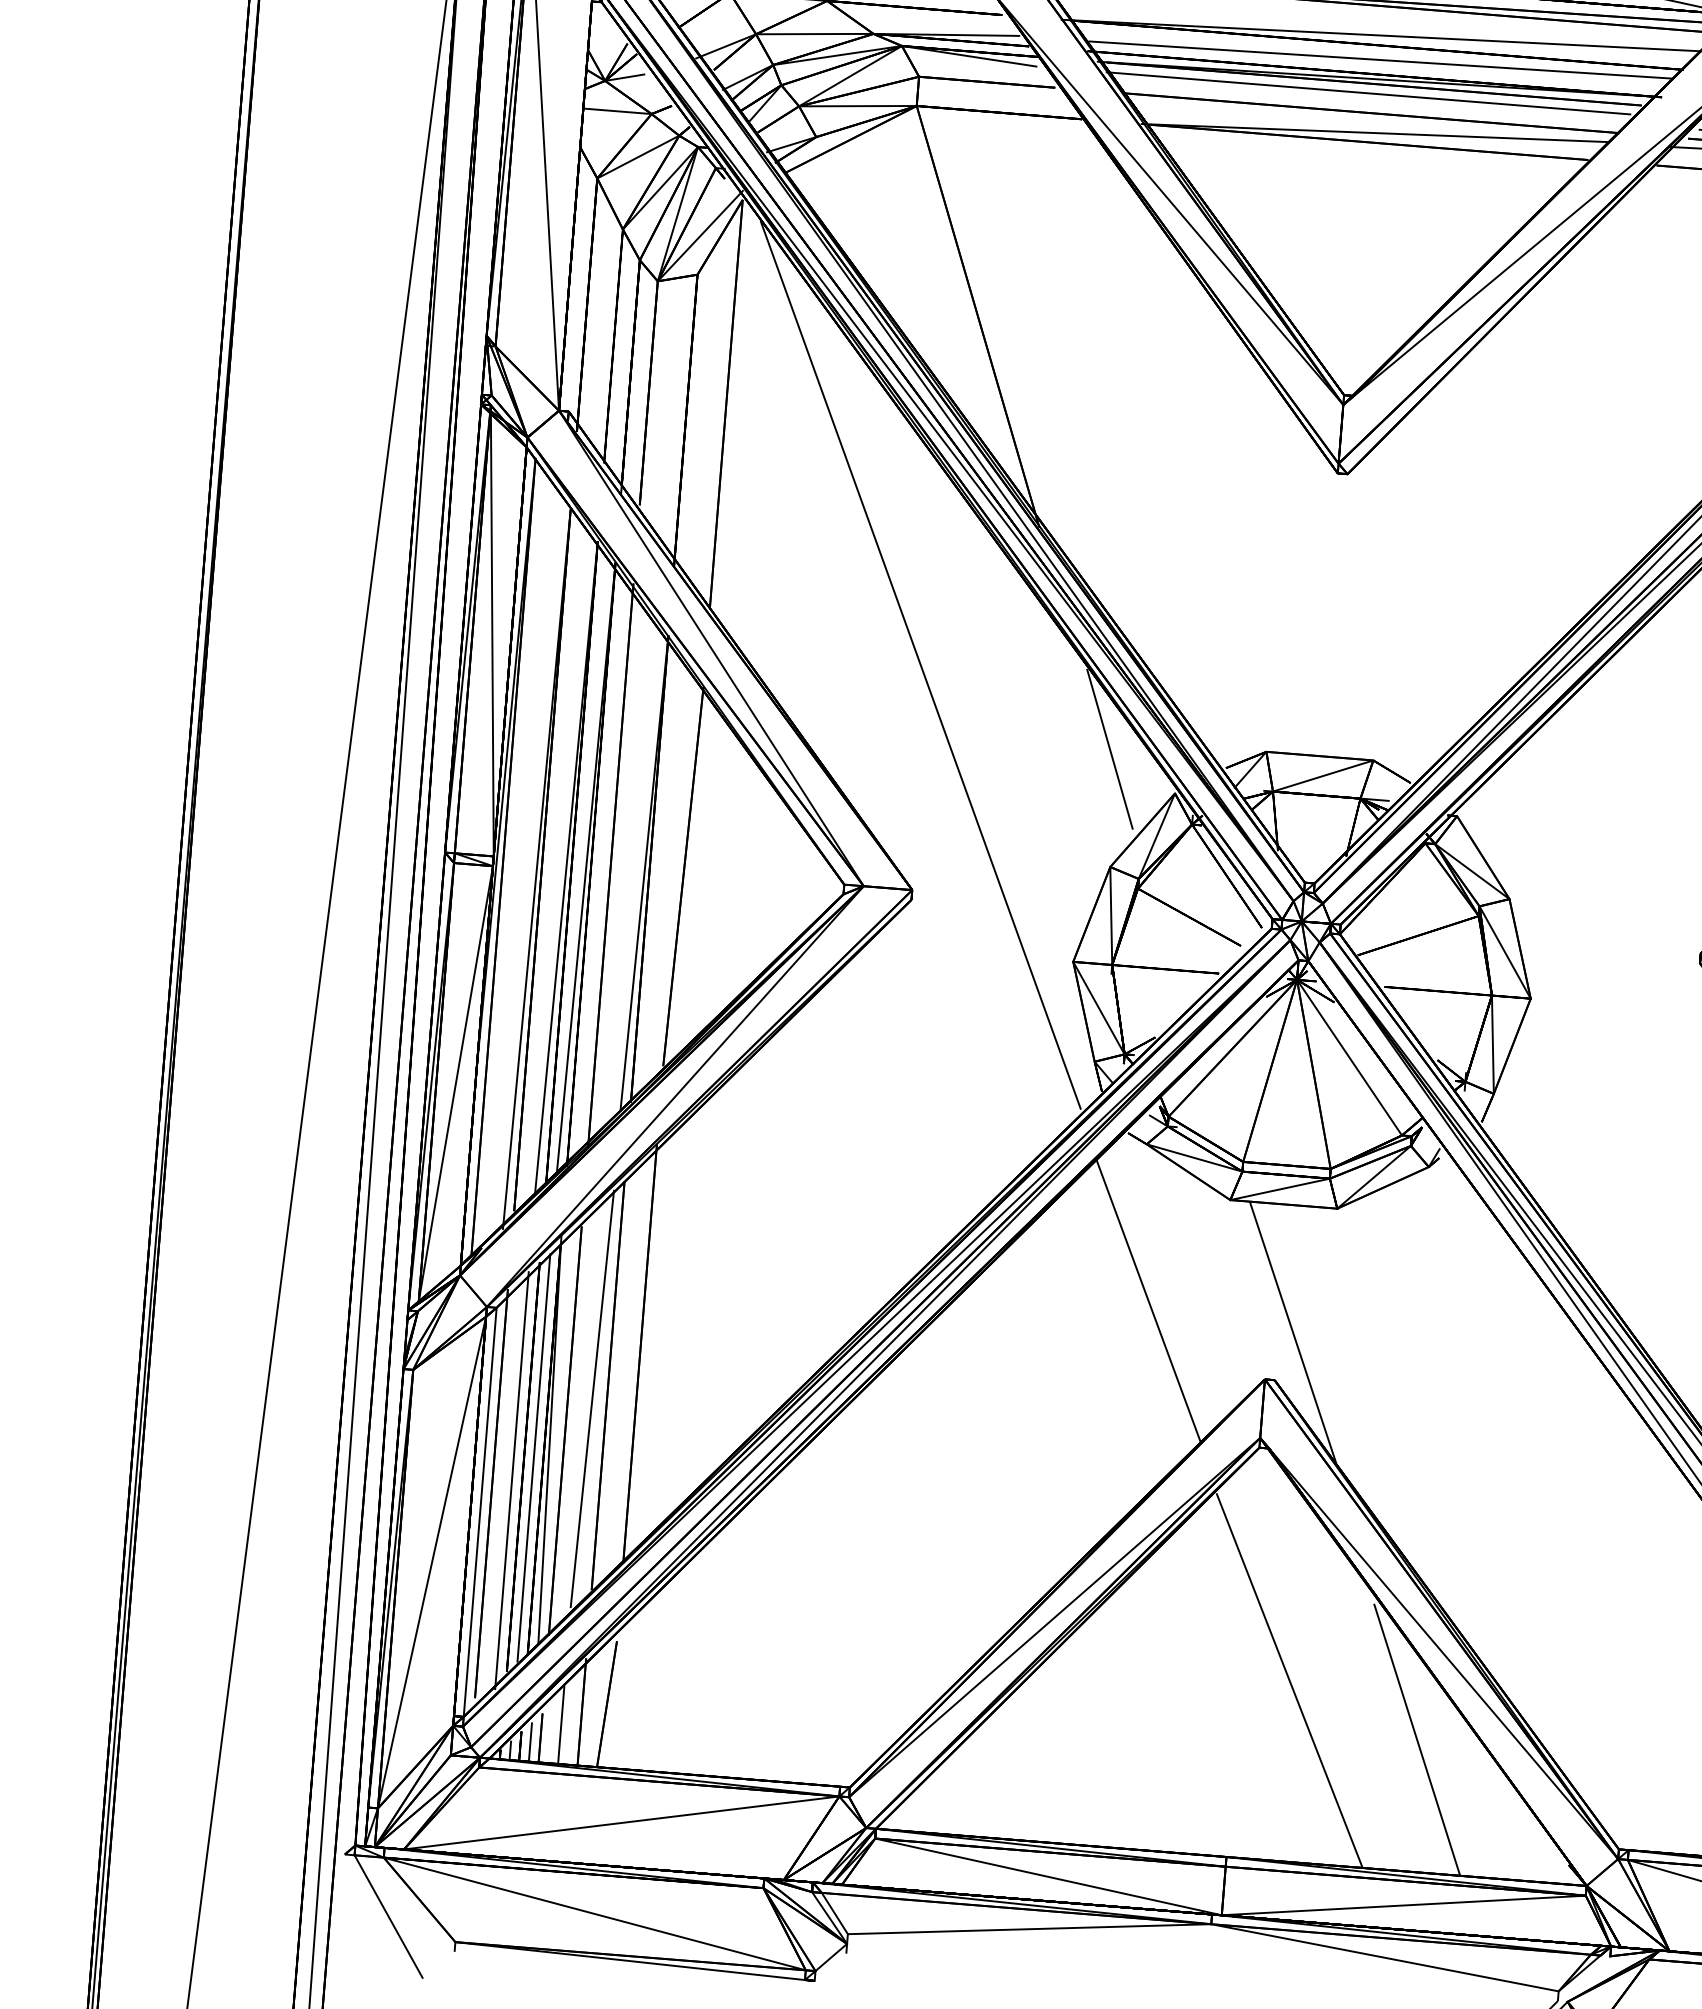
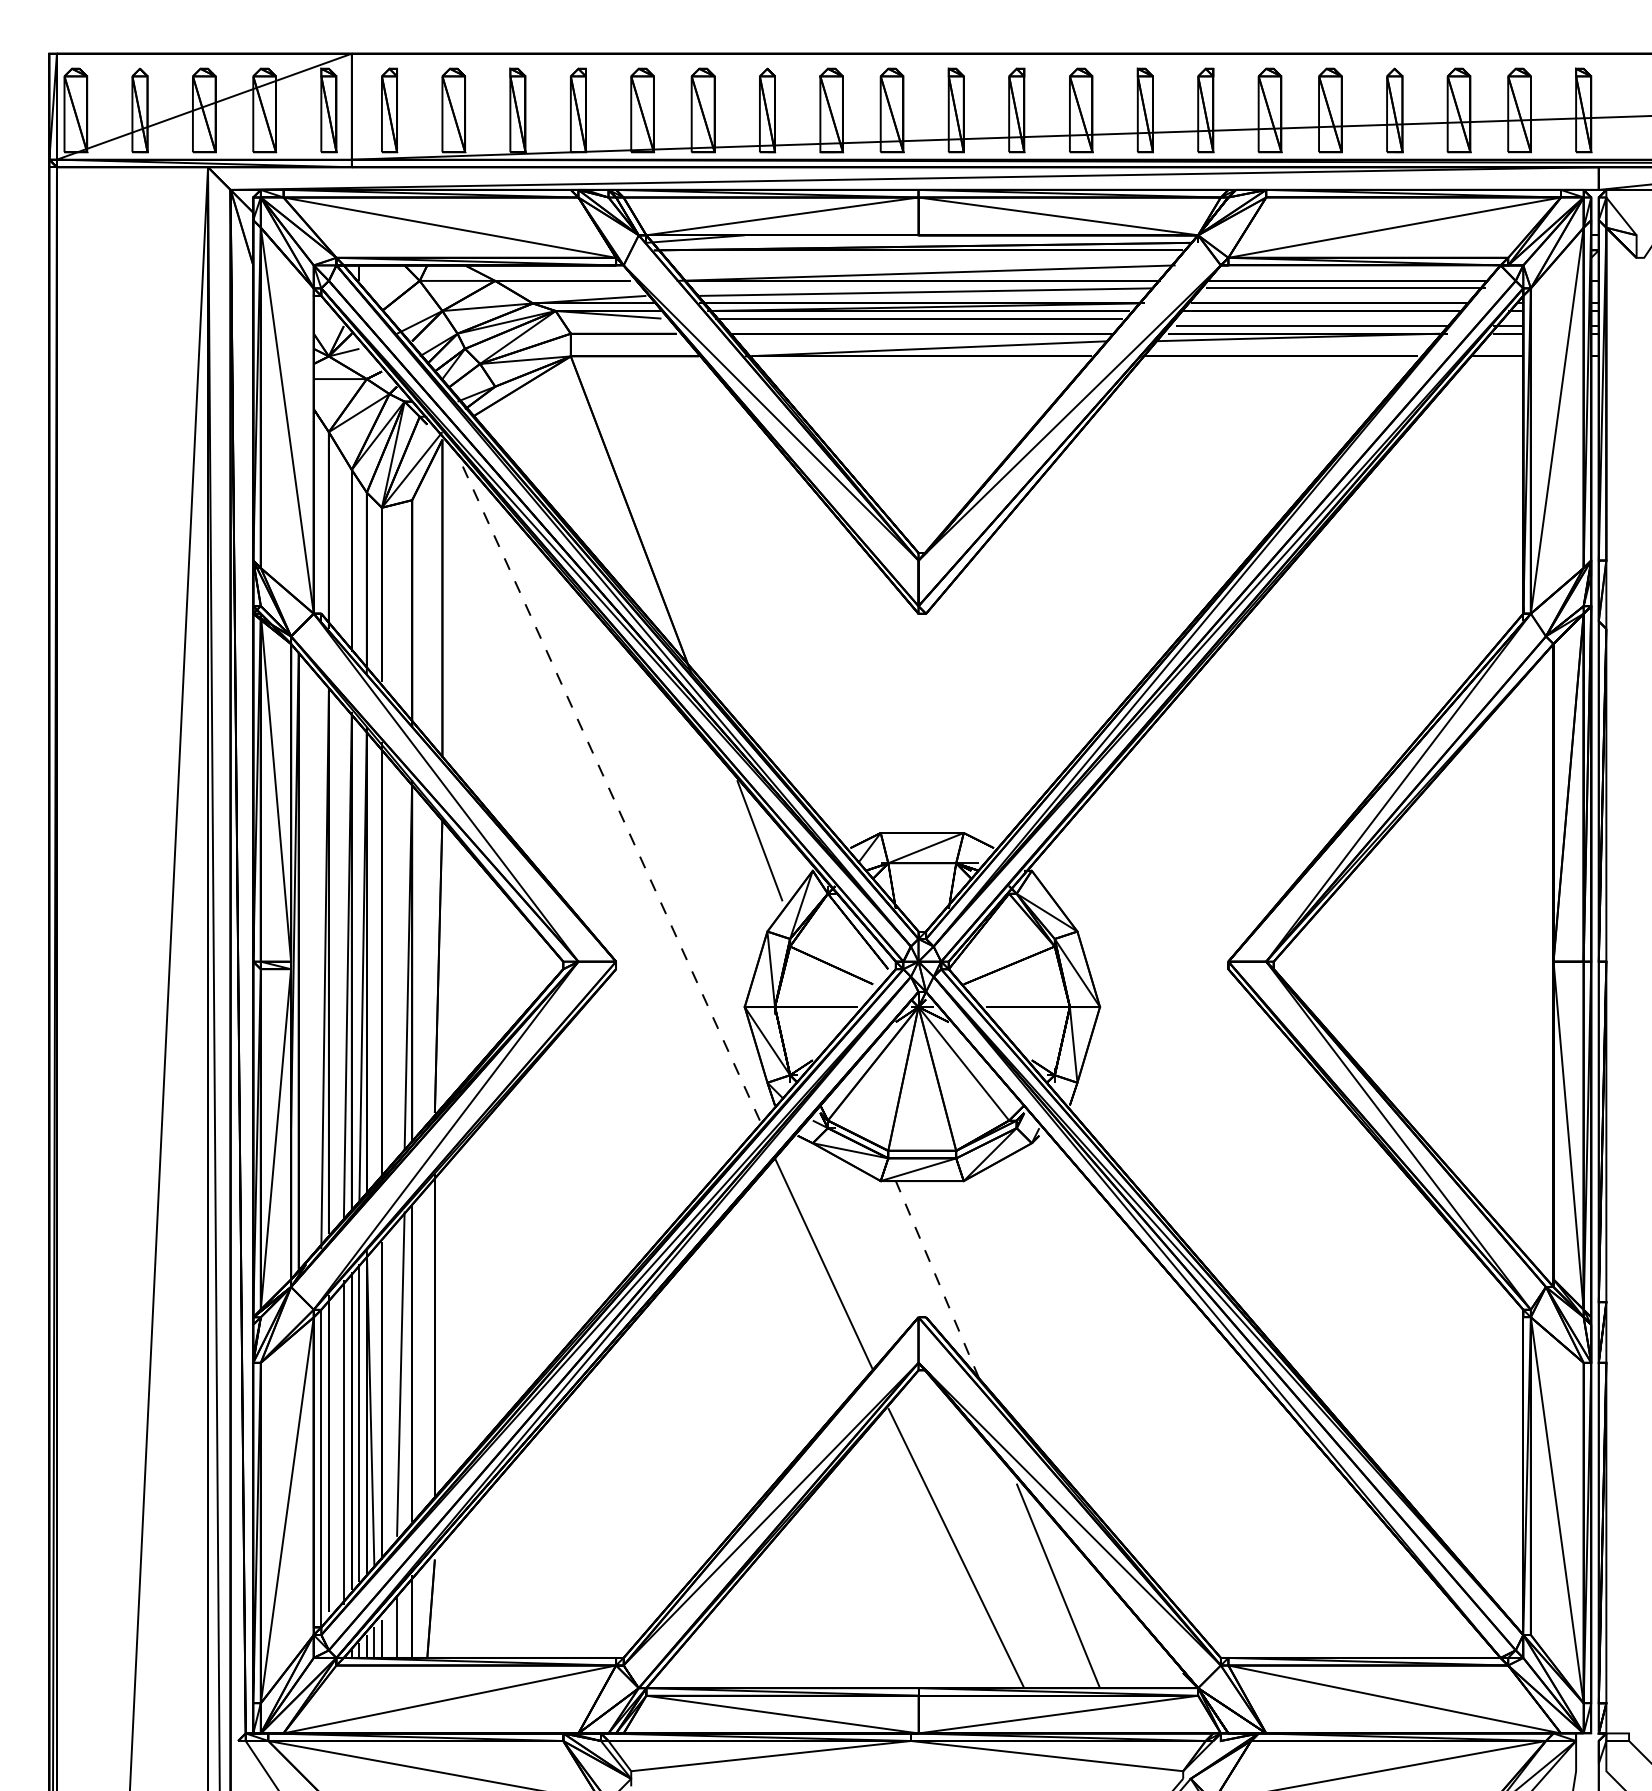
line: (920, 665) -> (608, 787), solid -> dashed
line: (1293, 1332) -> (937, 1279), solid -> dashed

